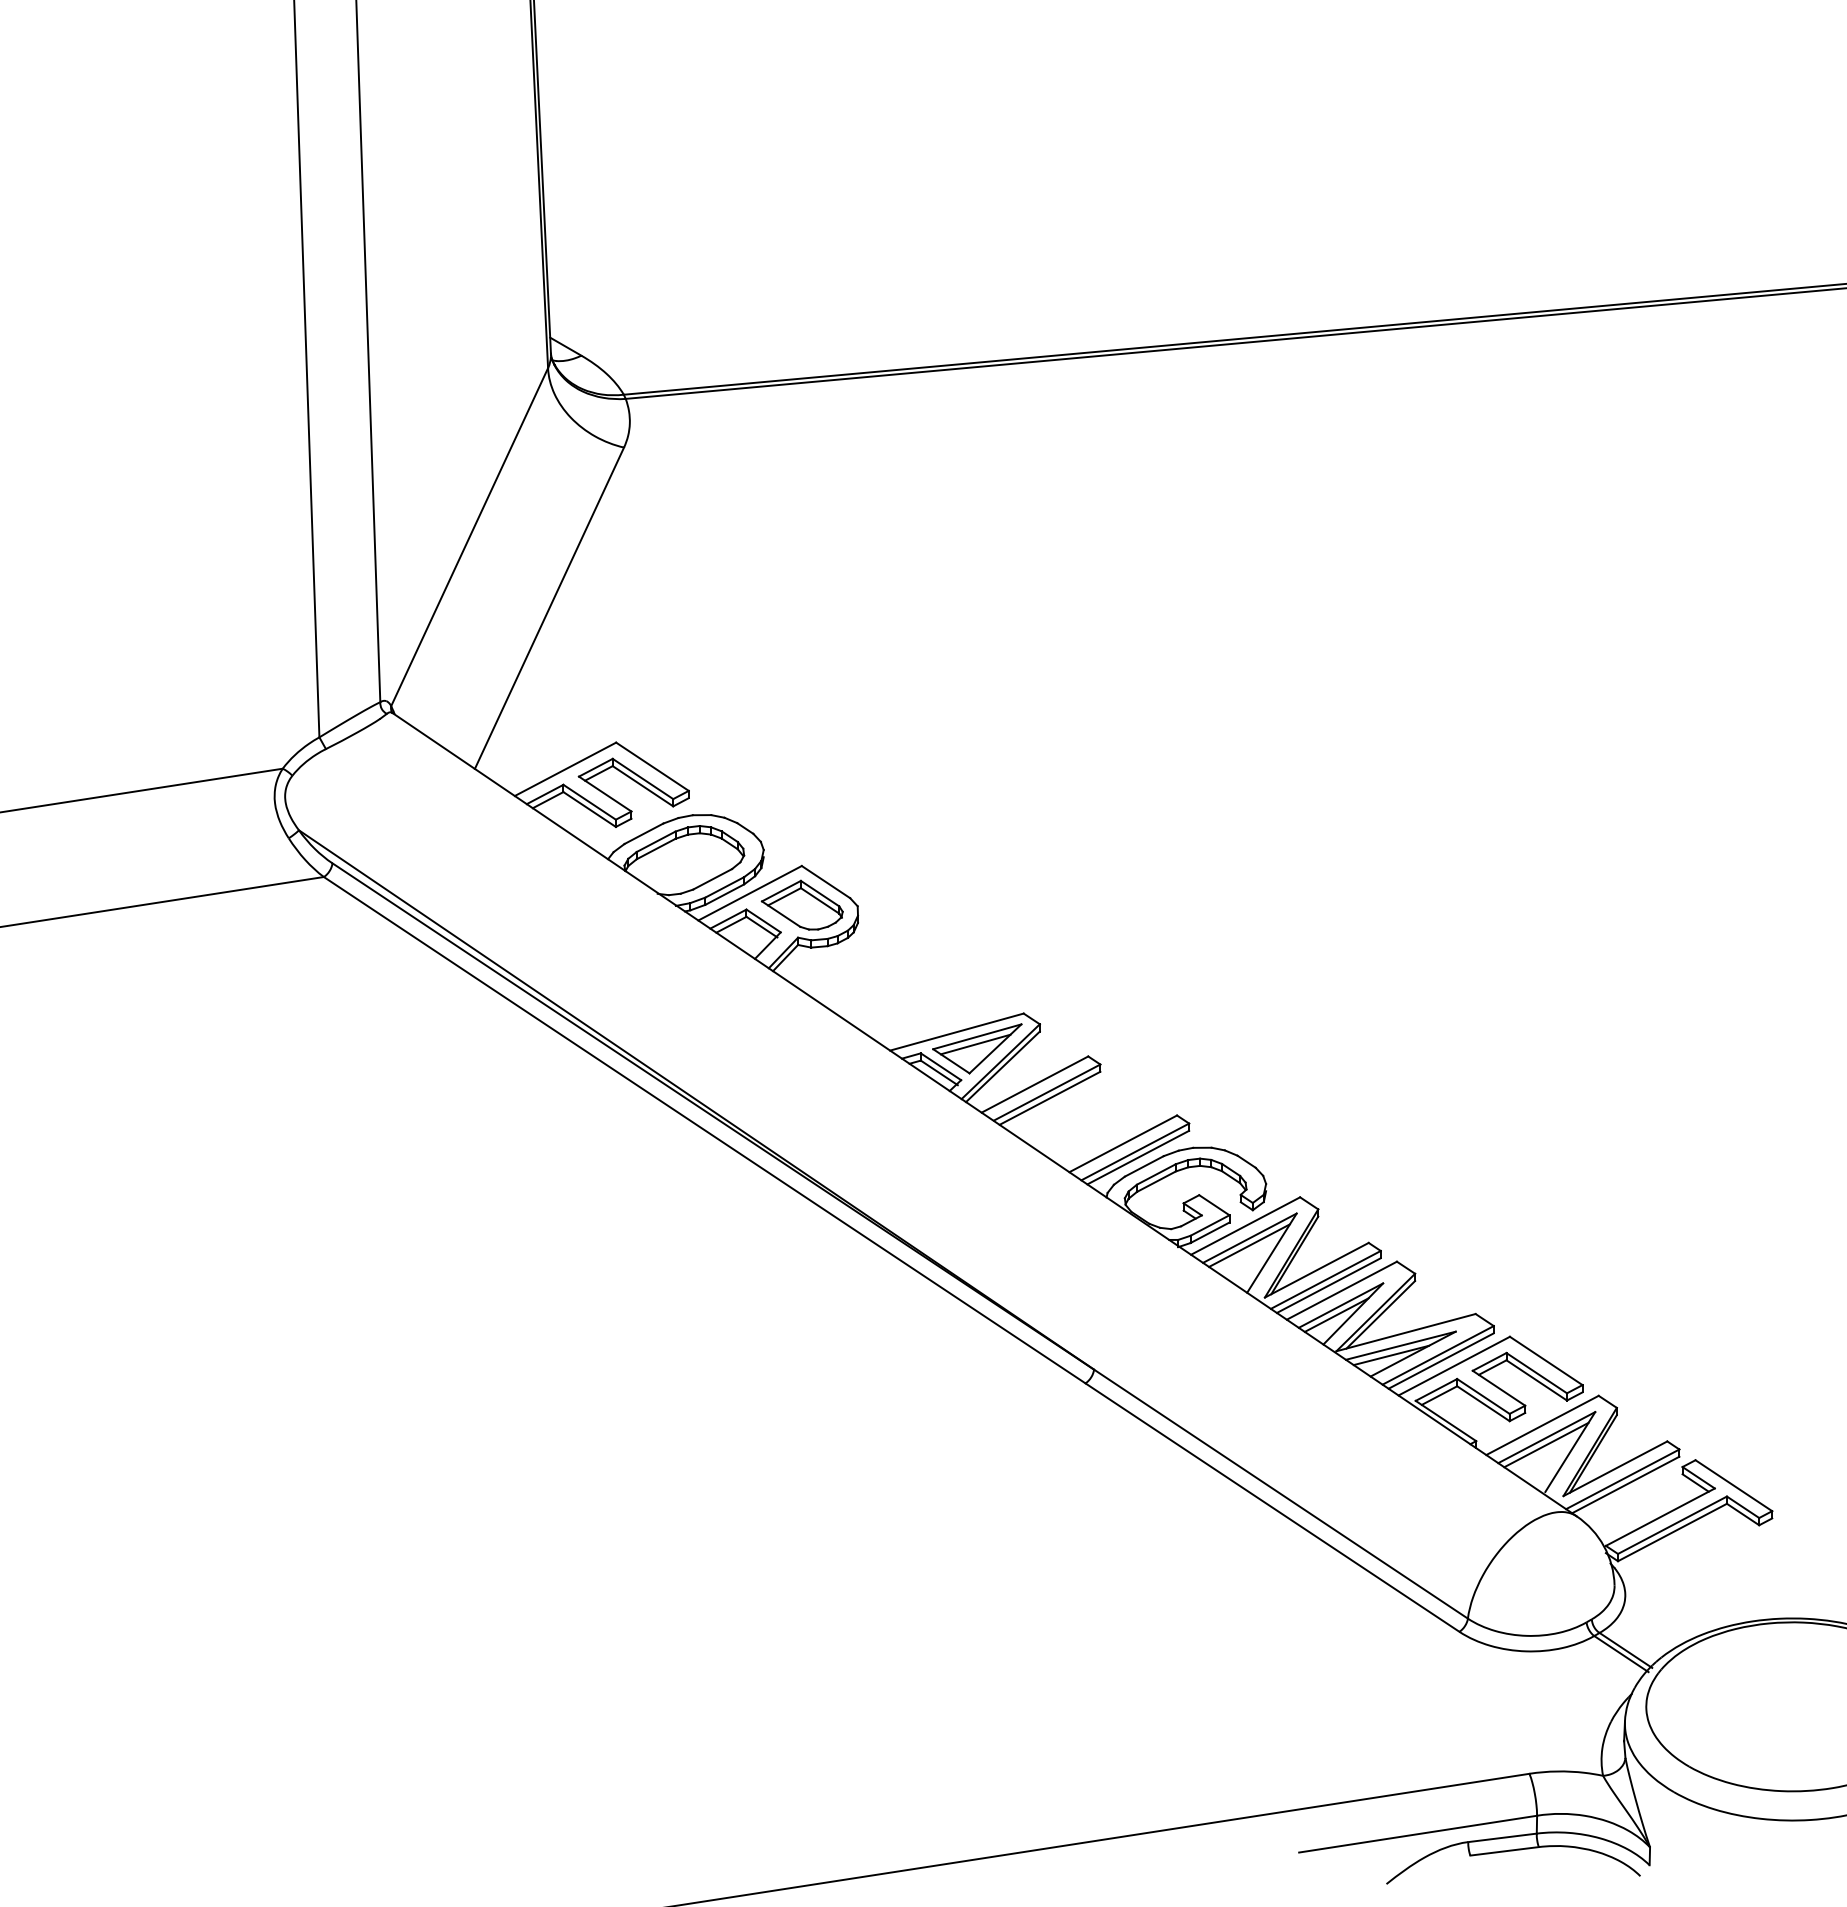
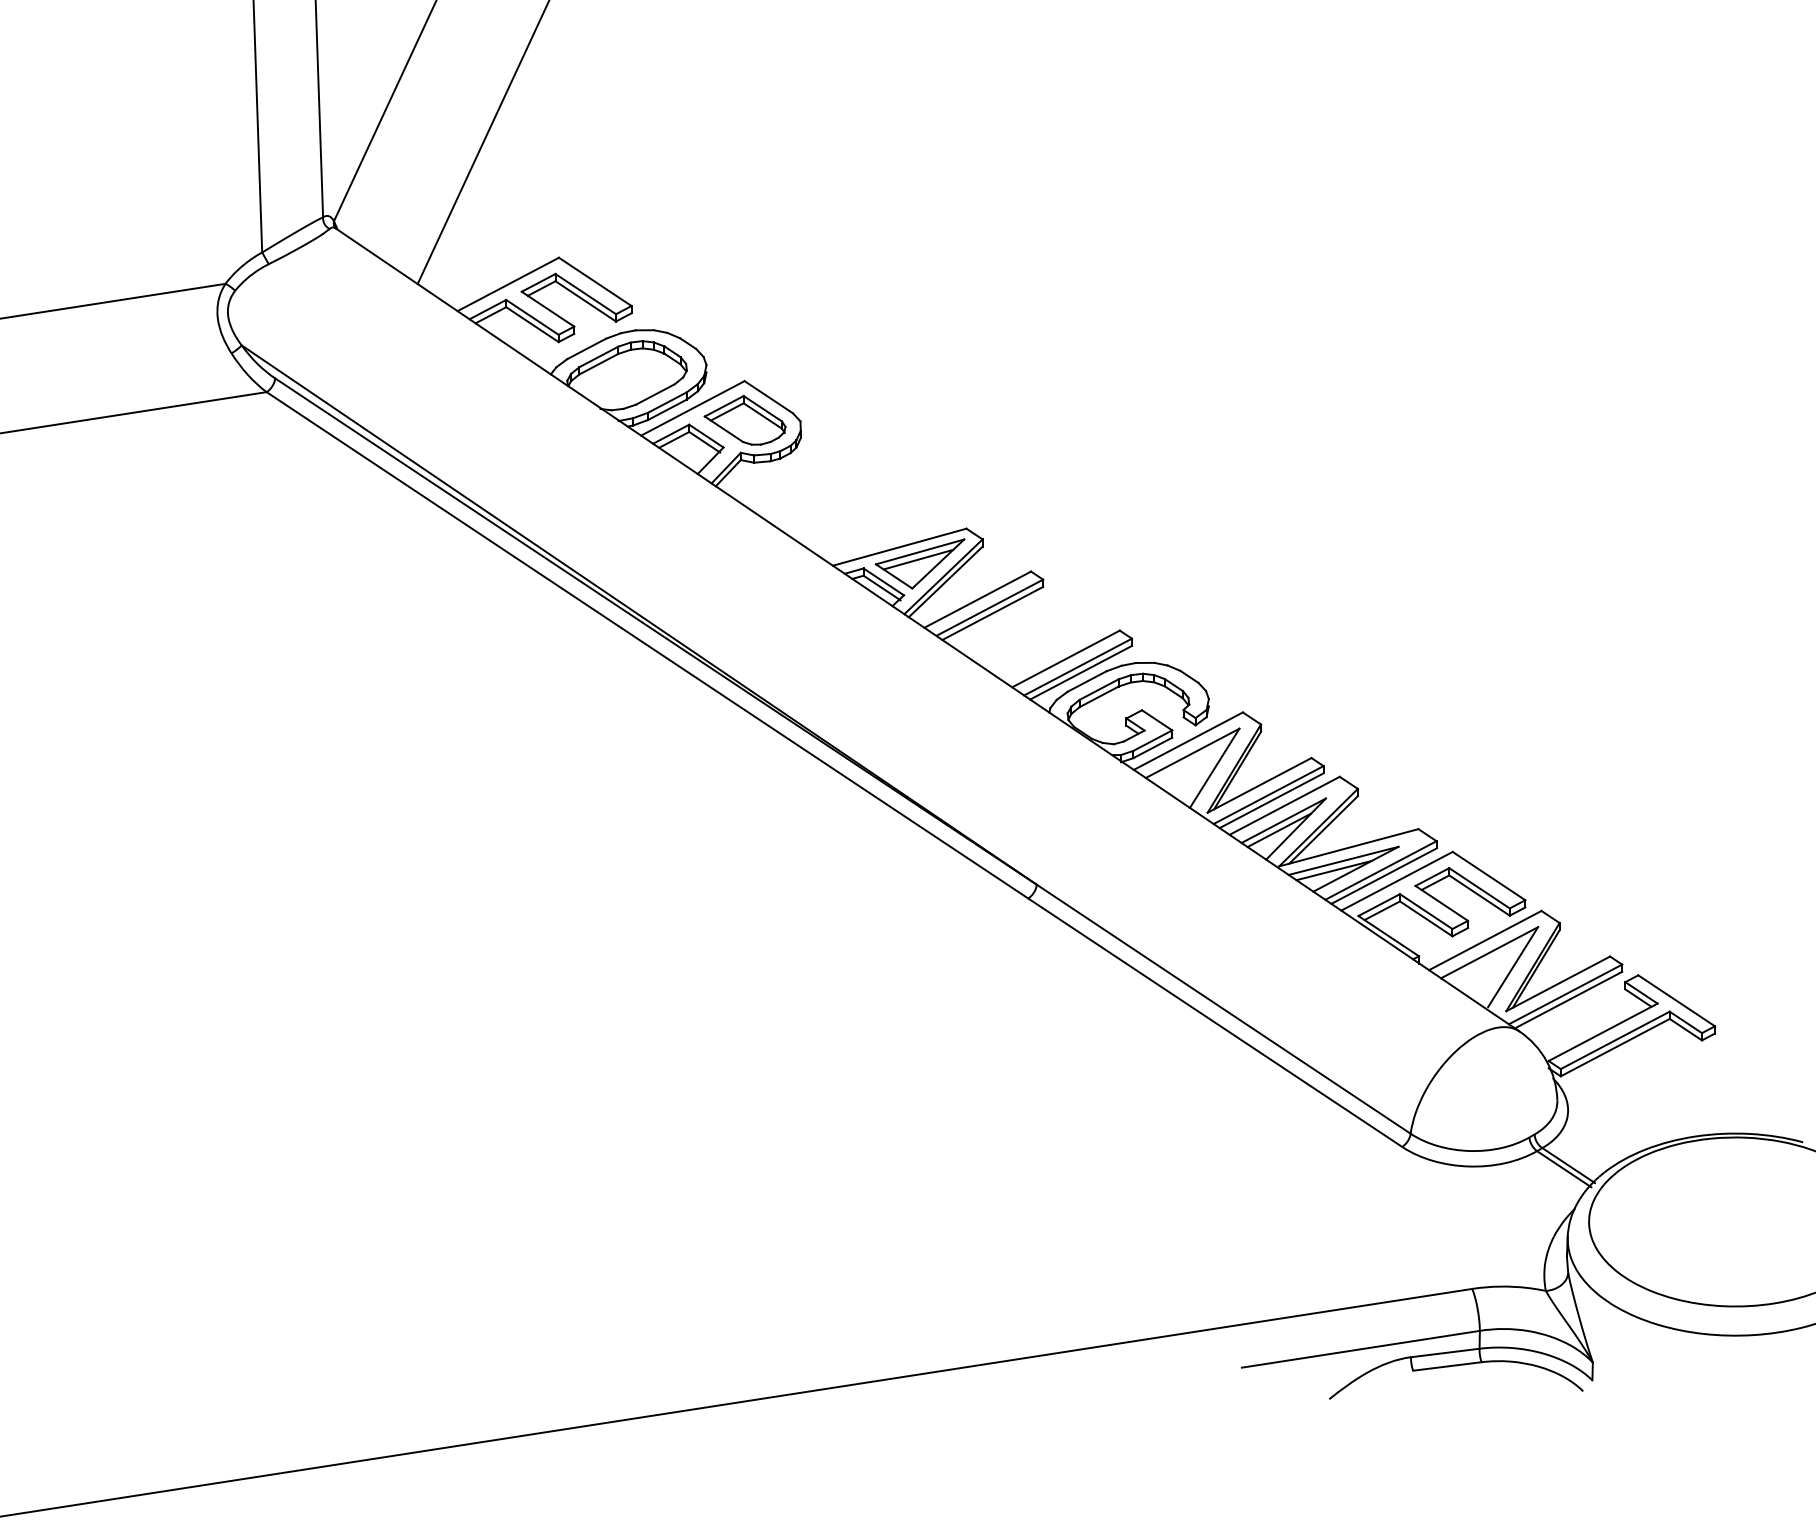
line: (1249, 1245) -> (1192, 760), removed
line: (1546, 1444) -> (1489, 959), removed

